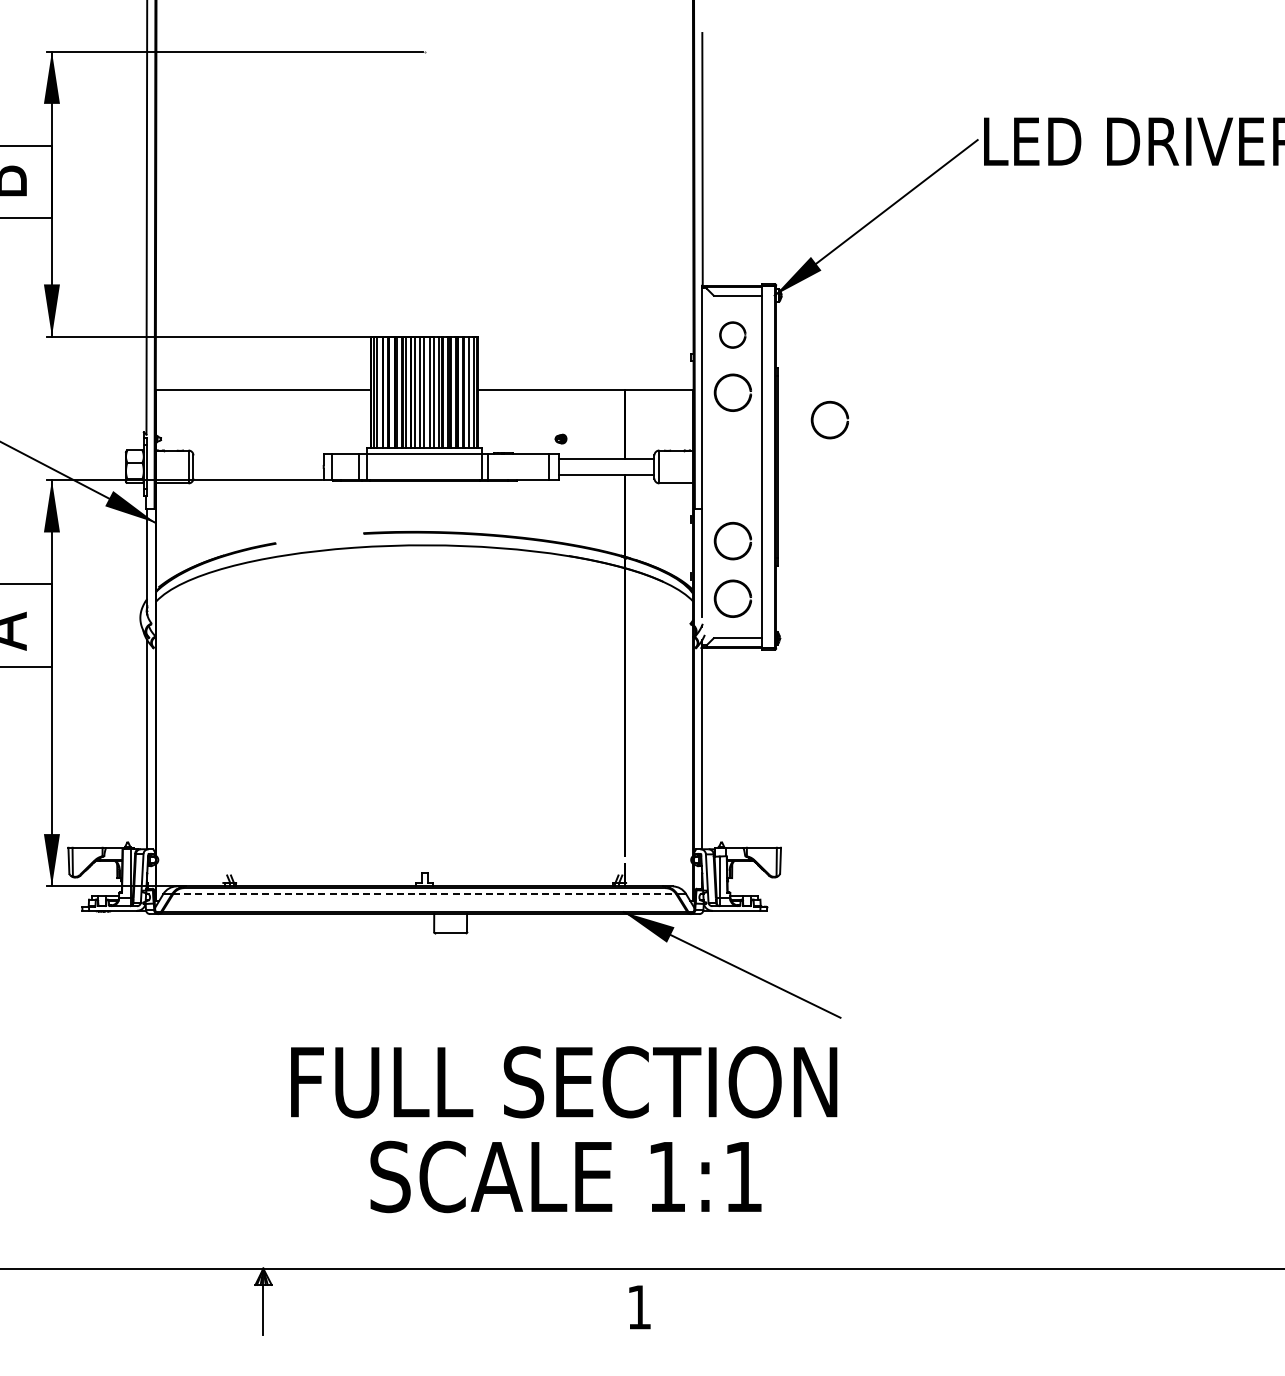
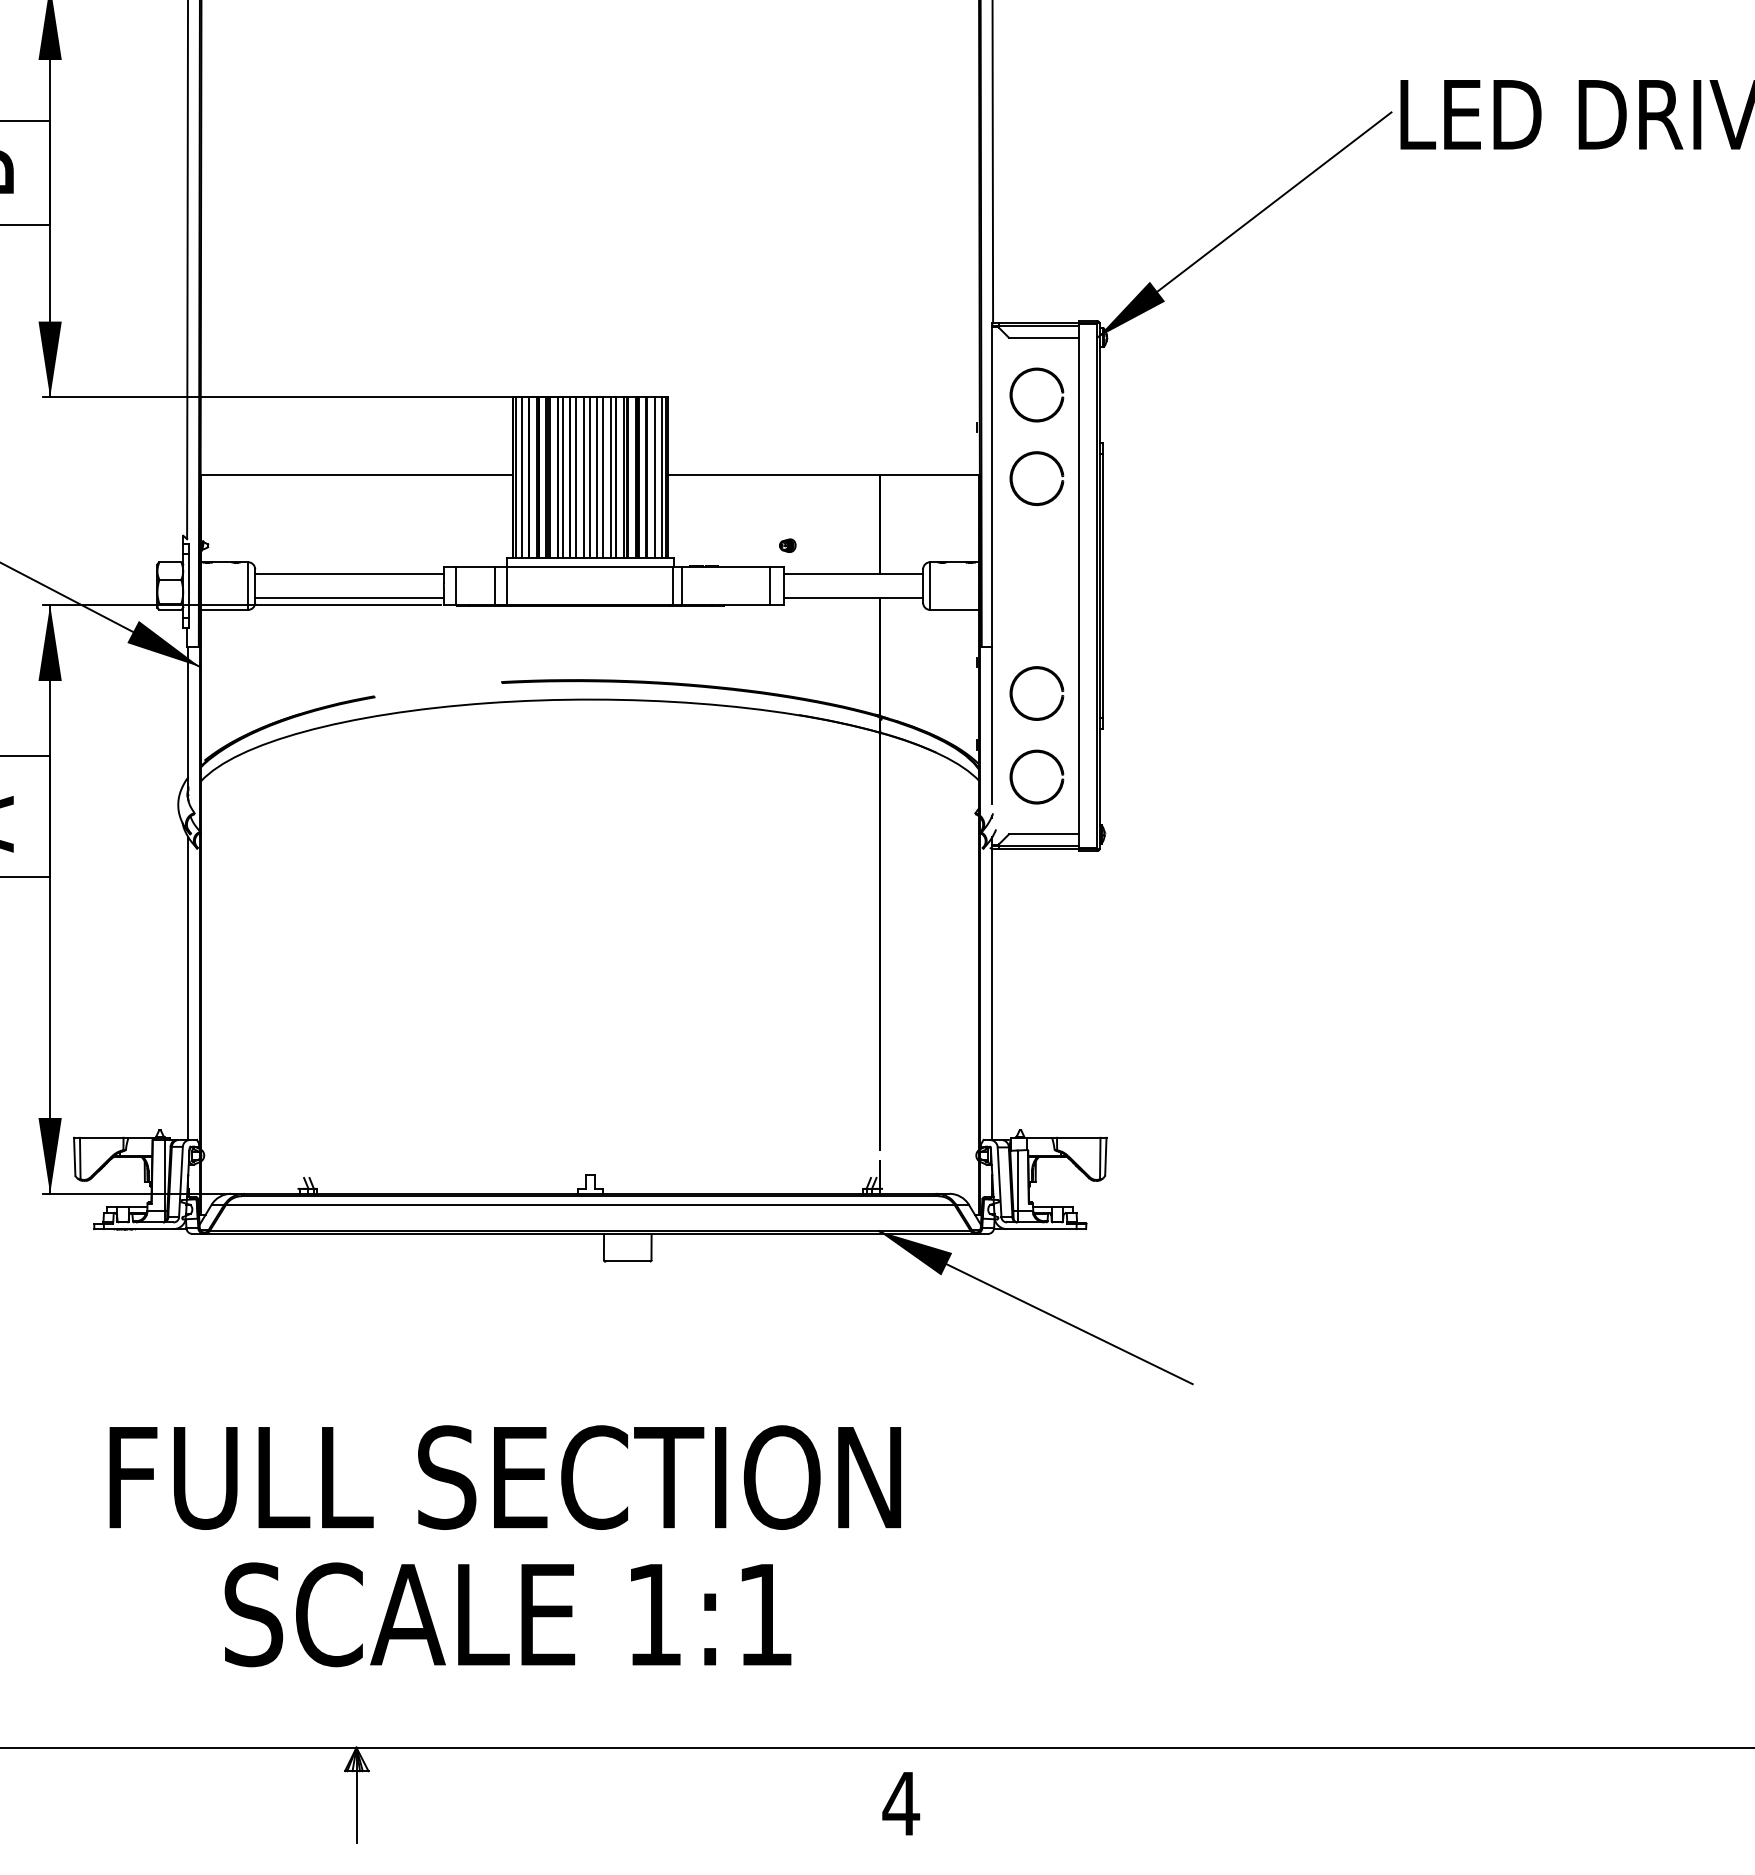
part: (732, 334) -> (1036, 394), size x1.43
part: (829, 419) -> (1176, 517), removed
line: (258, 458) -> (349, 573), added
line: (258, 475) -> (349, 598), added
line: (424, 894) -> (589, 1205), dashed -> solid
text: (564, 1129) -> (505, 1546), moved
text: (639, 1307) -> (901, 1803), 1 -> 4

